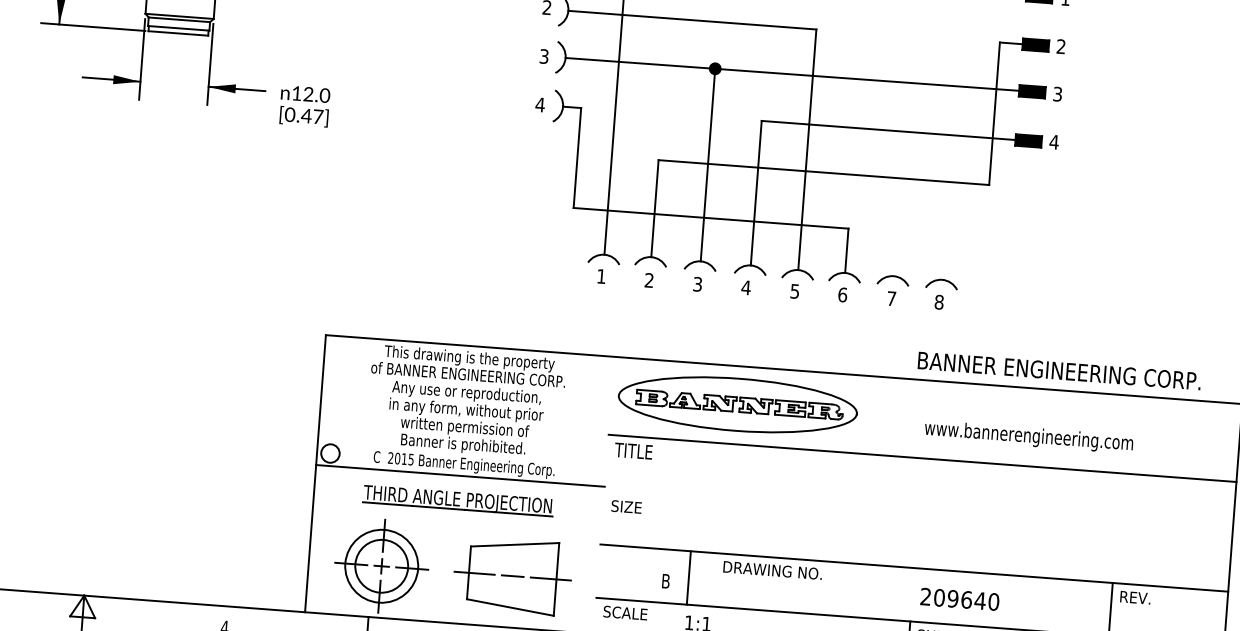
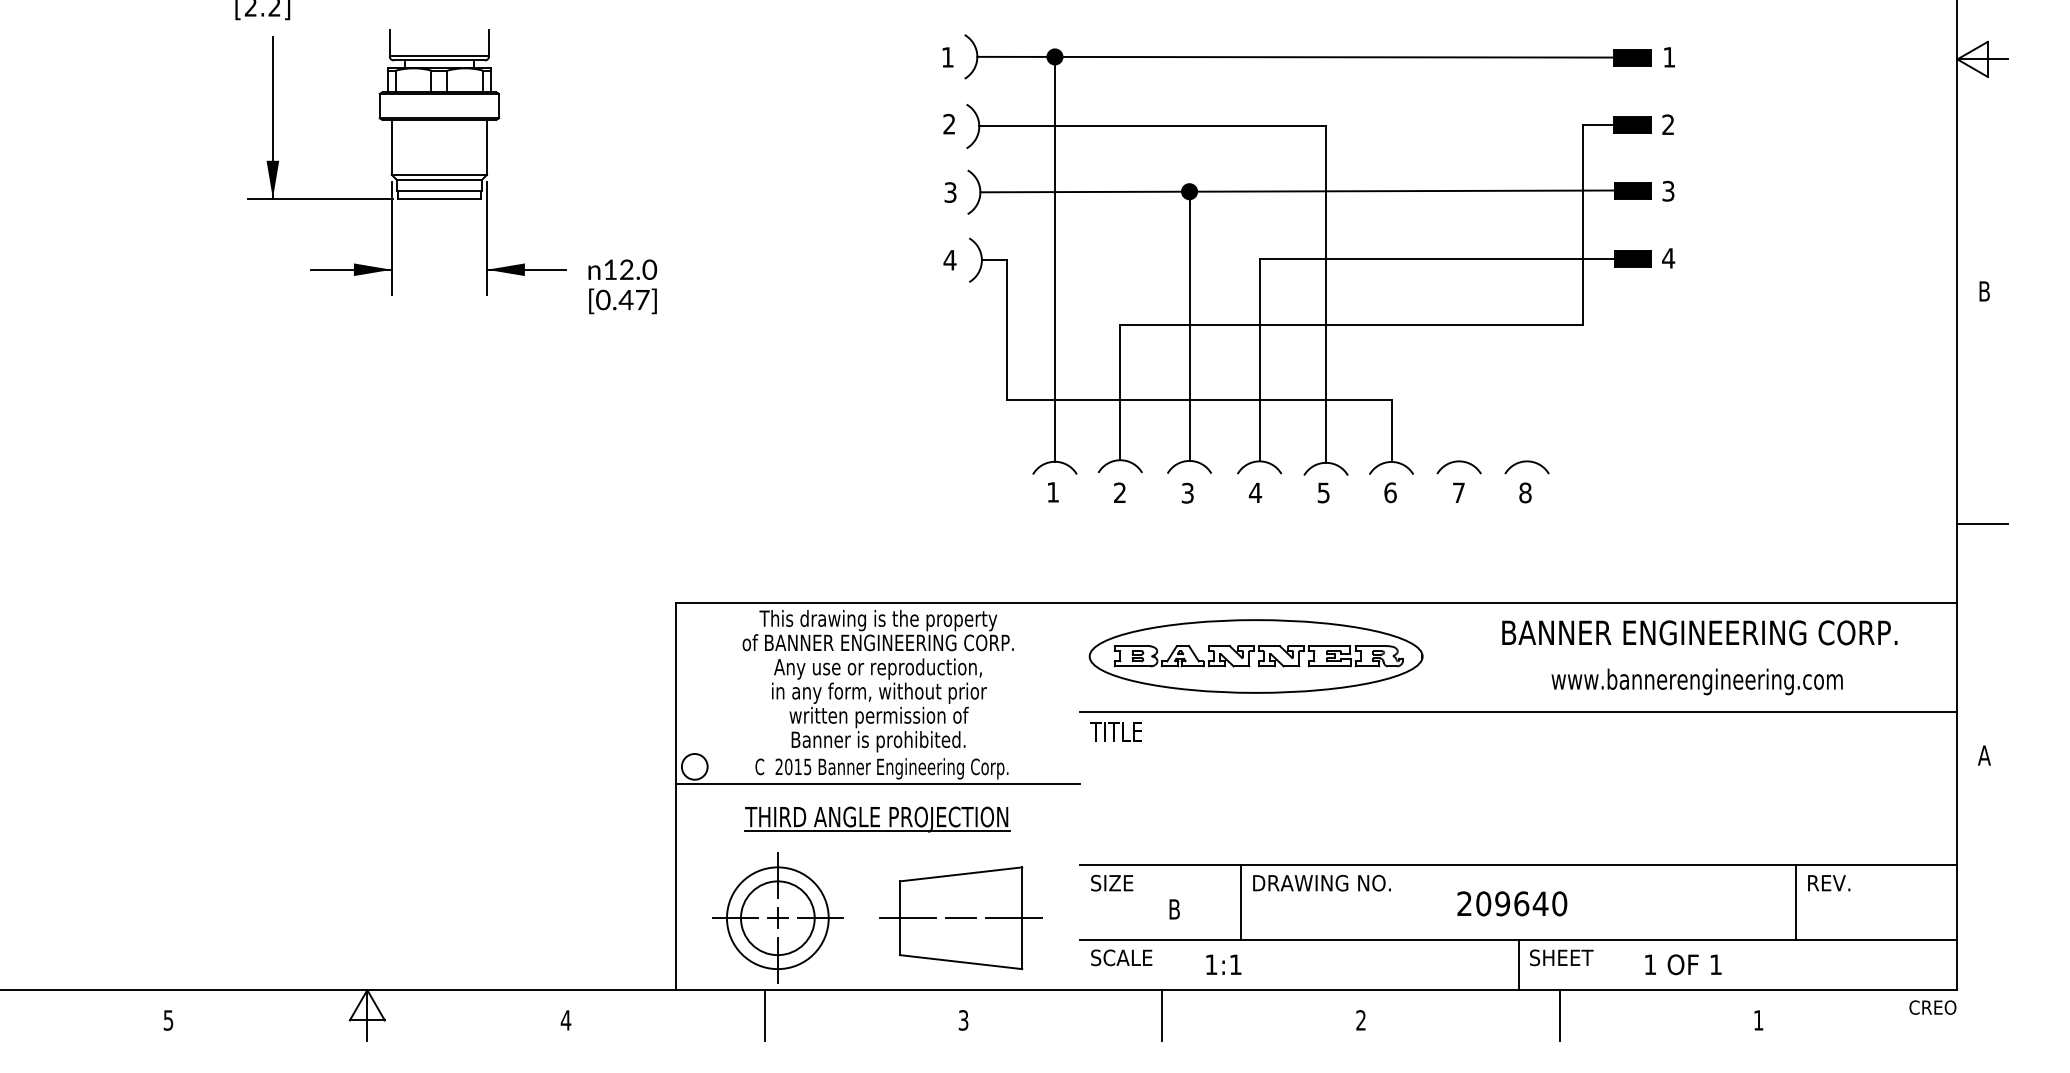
text: (1059, 370) -> (1699, 632), moved
text: (1028, 436) -> (1696, 681), moved
text: (626, 506) -> (1112, 882), moved
line: (689, 578) -> (1241, 902), moved
text: (960, 599) -> (1512, 903), moved

